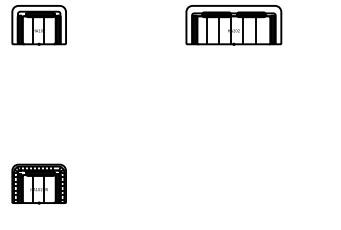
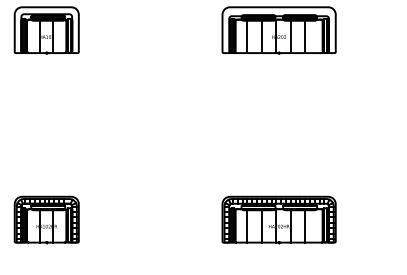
part: (233, 183) -> (278, 219), added

